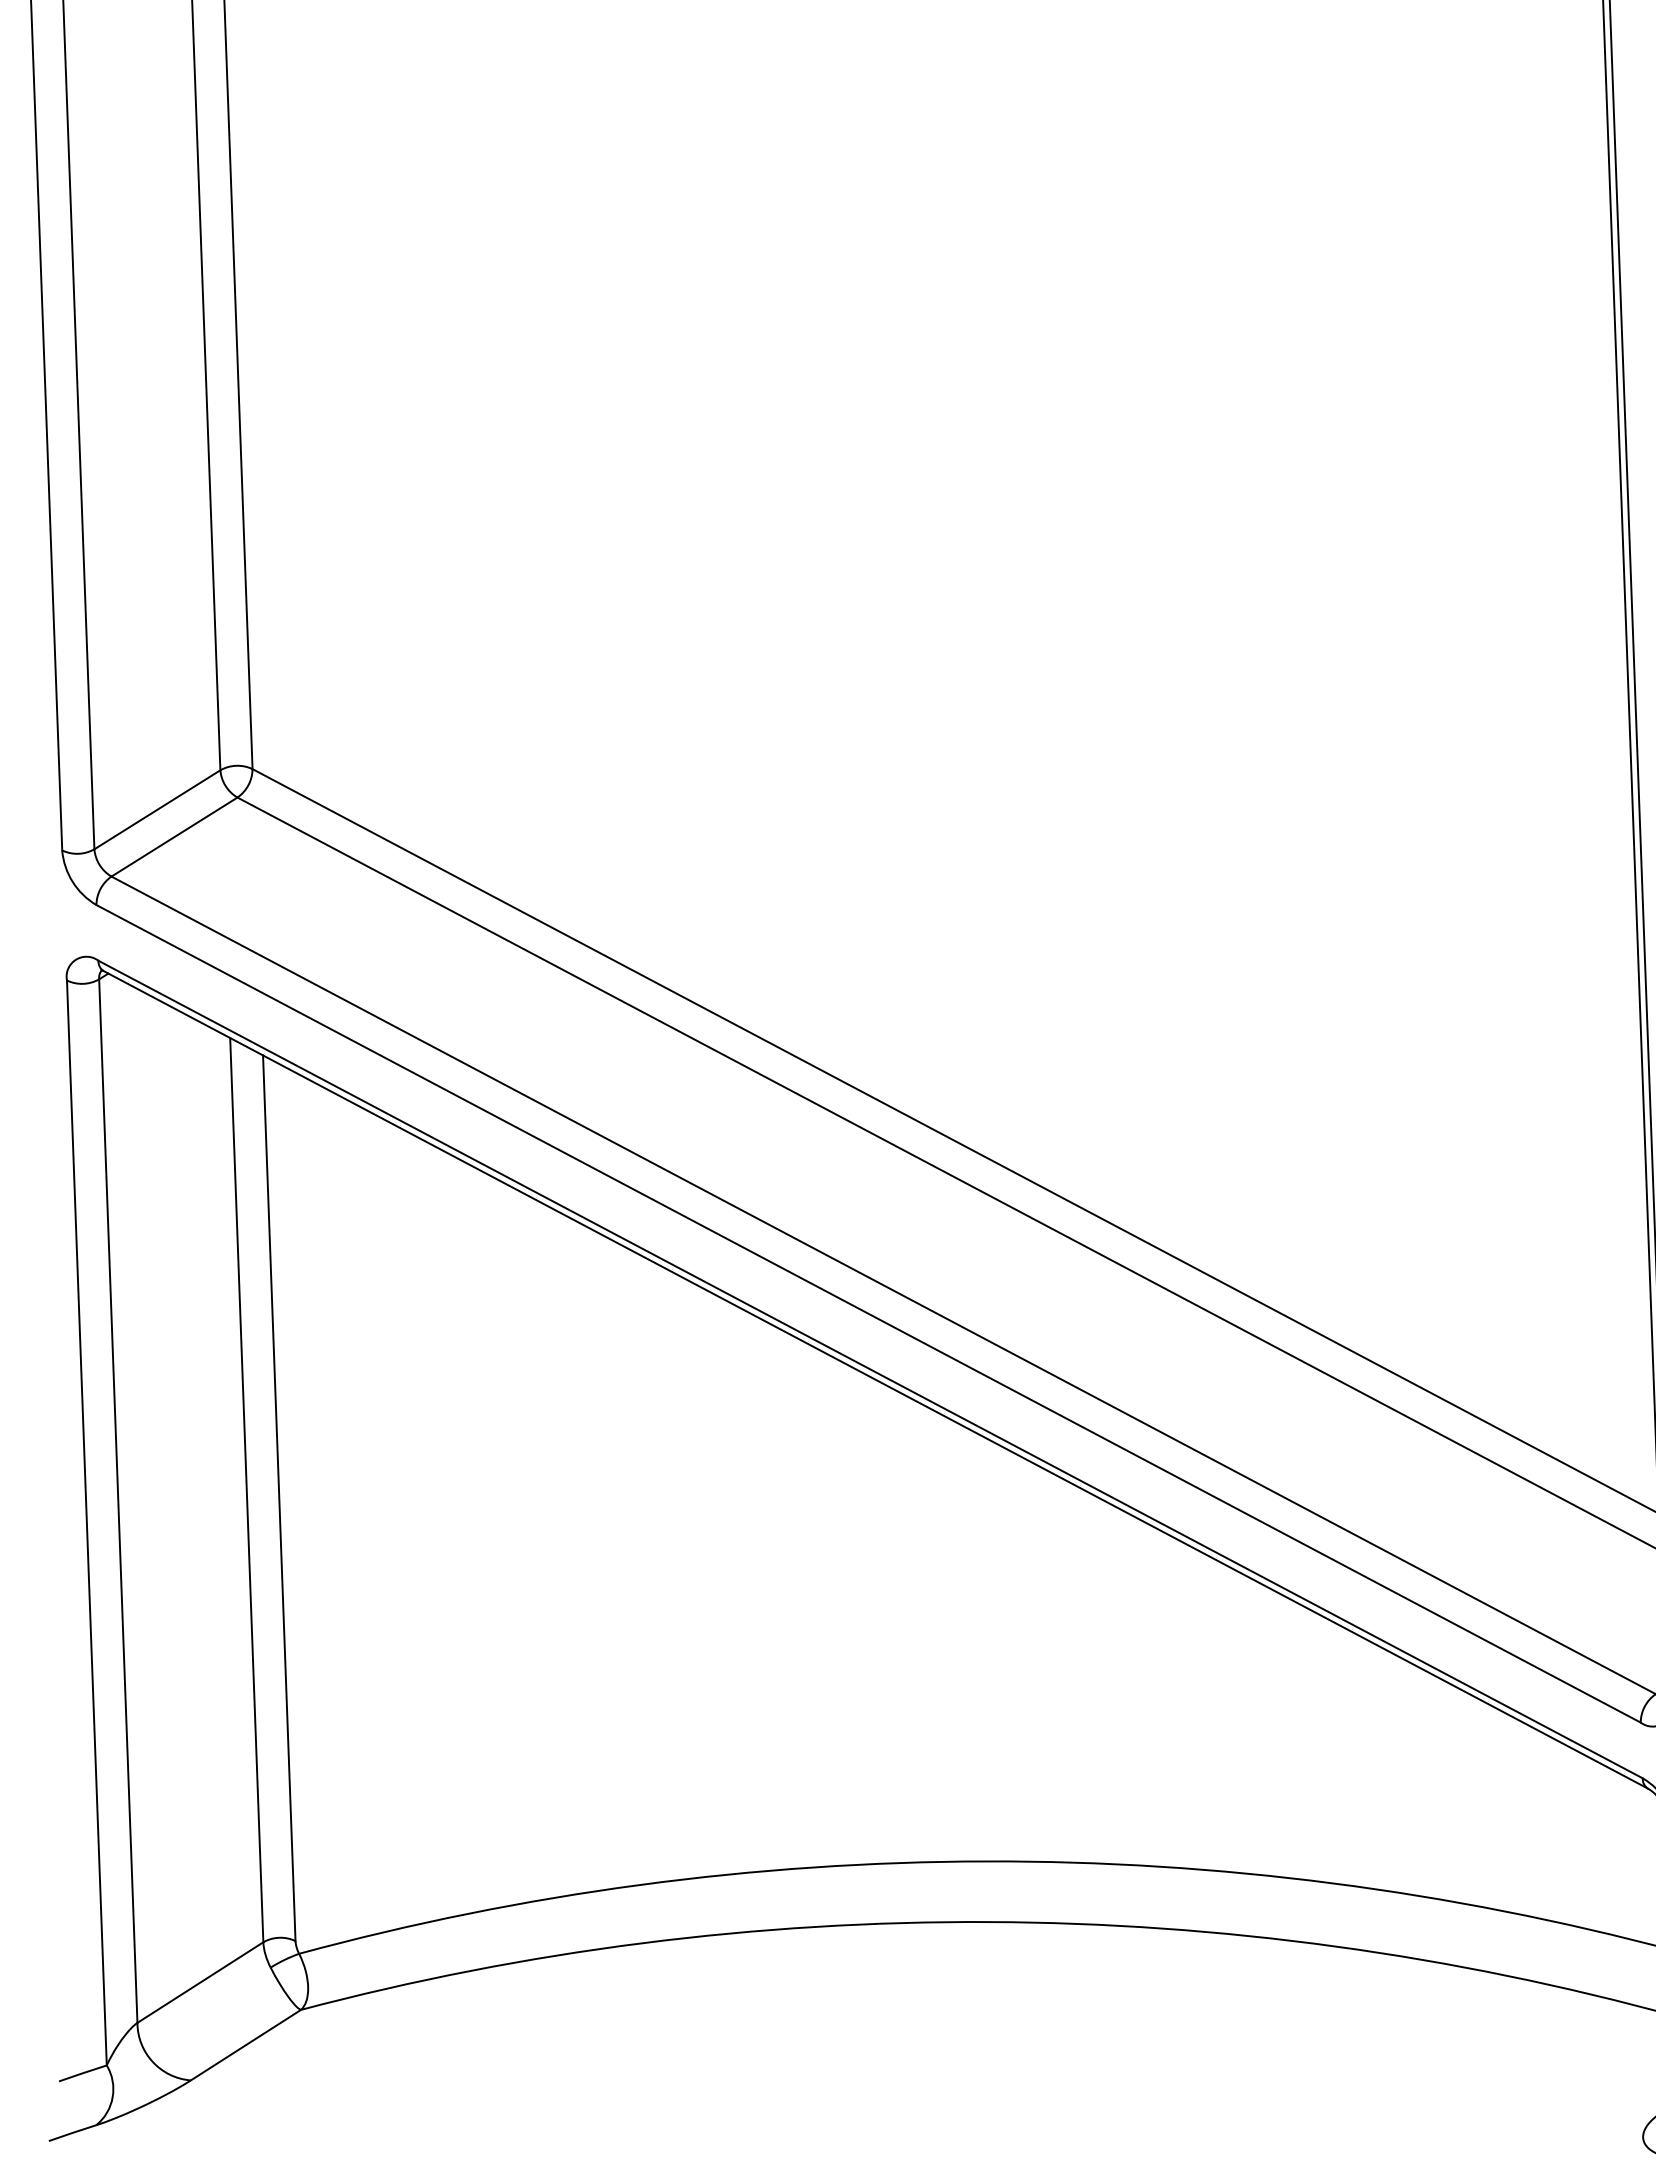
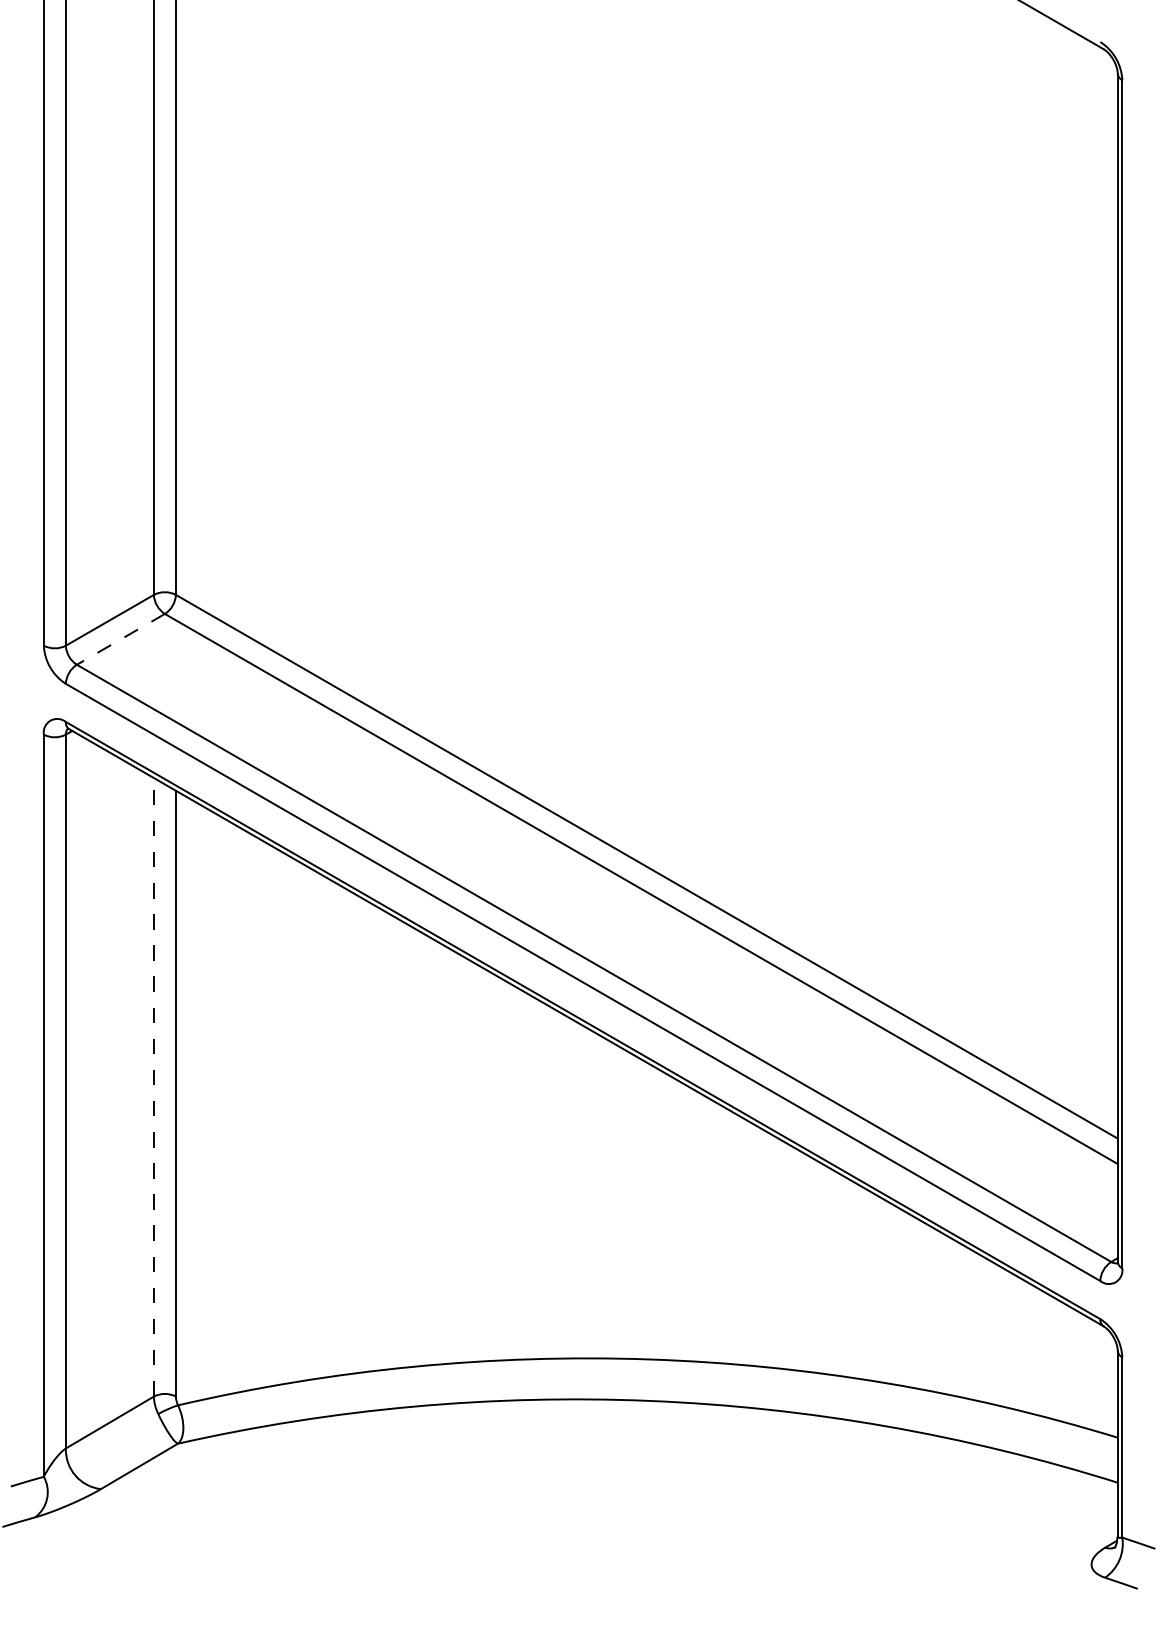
line: (173, 837) -> (120, 639), solid -> dashed
line: (246, 1488) -> (153, 1086), solid -> dashed

